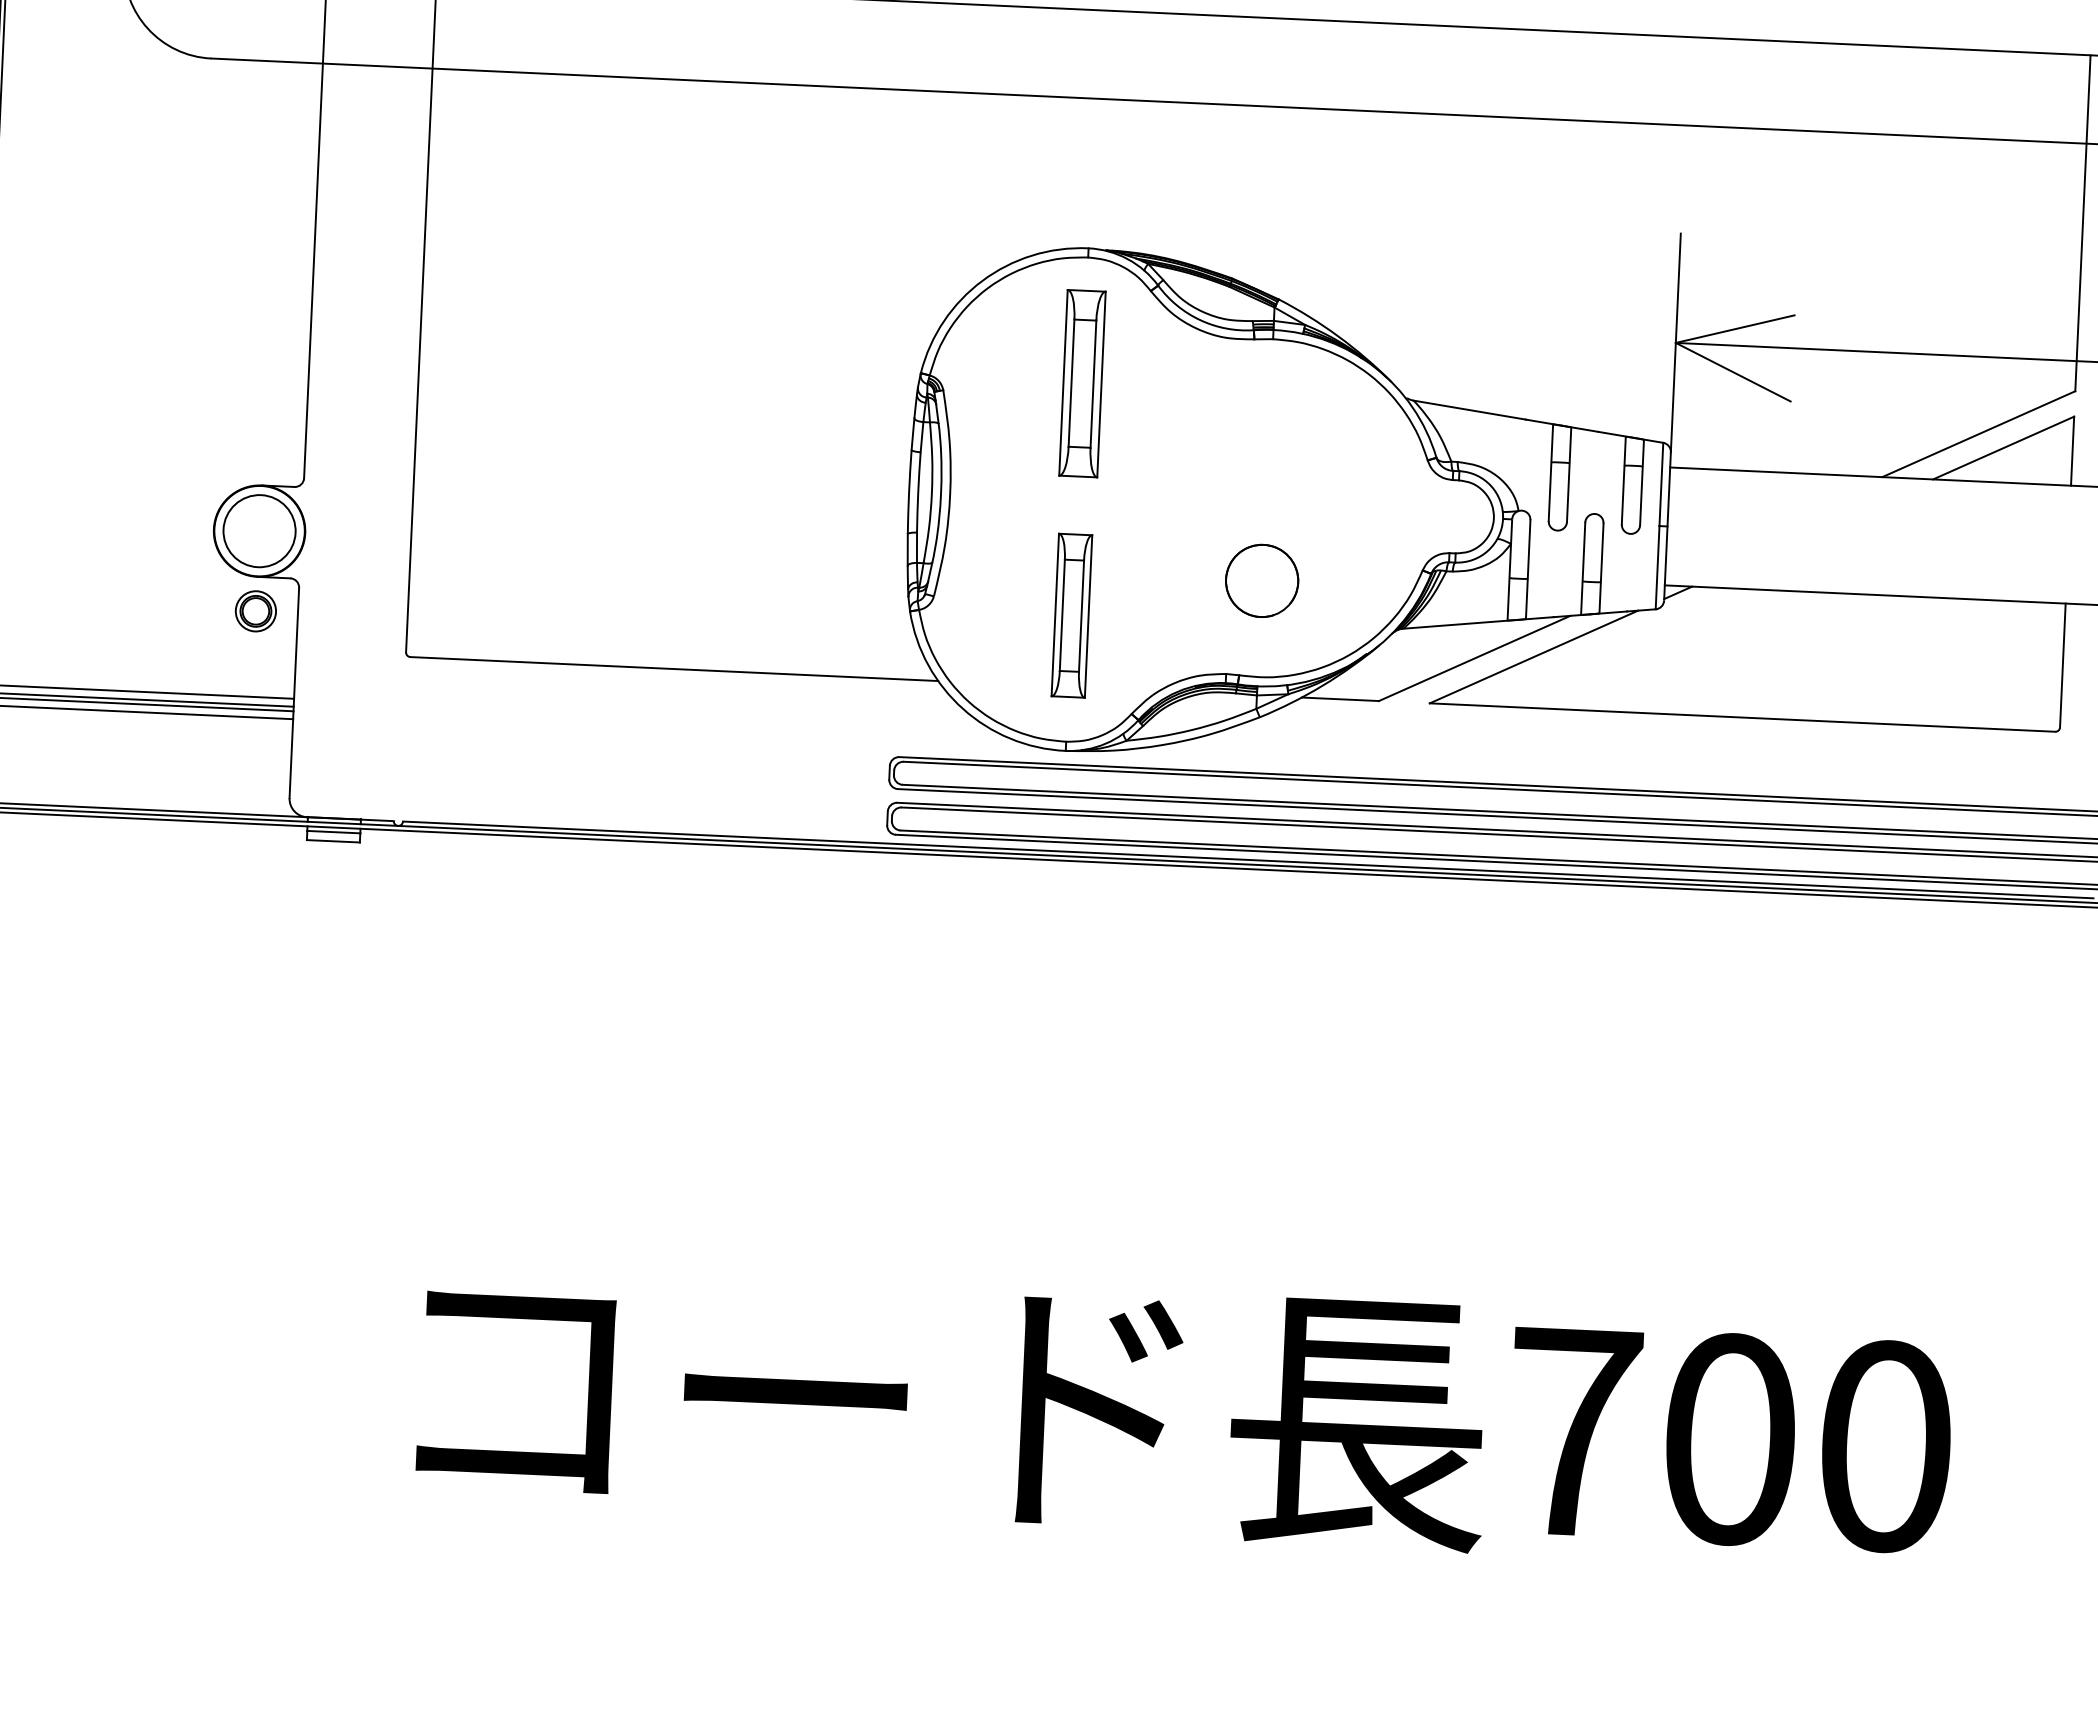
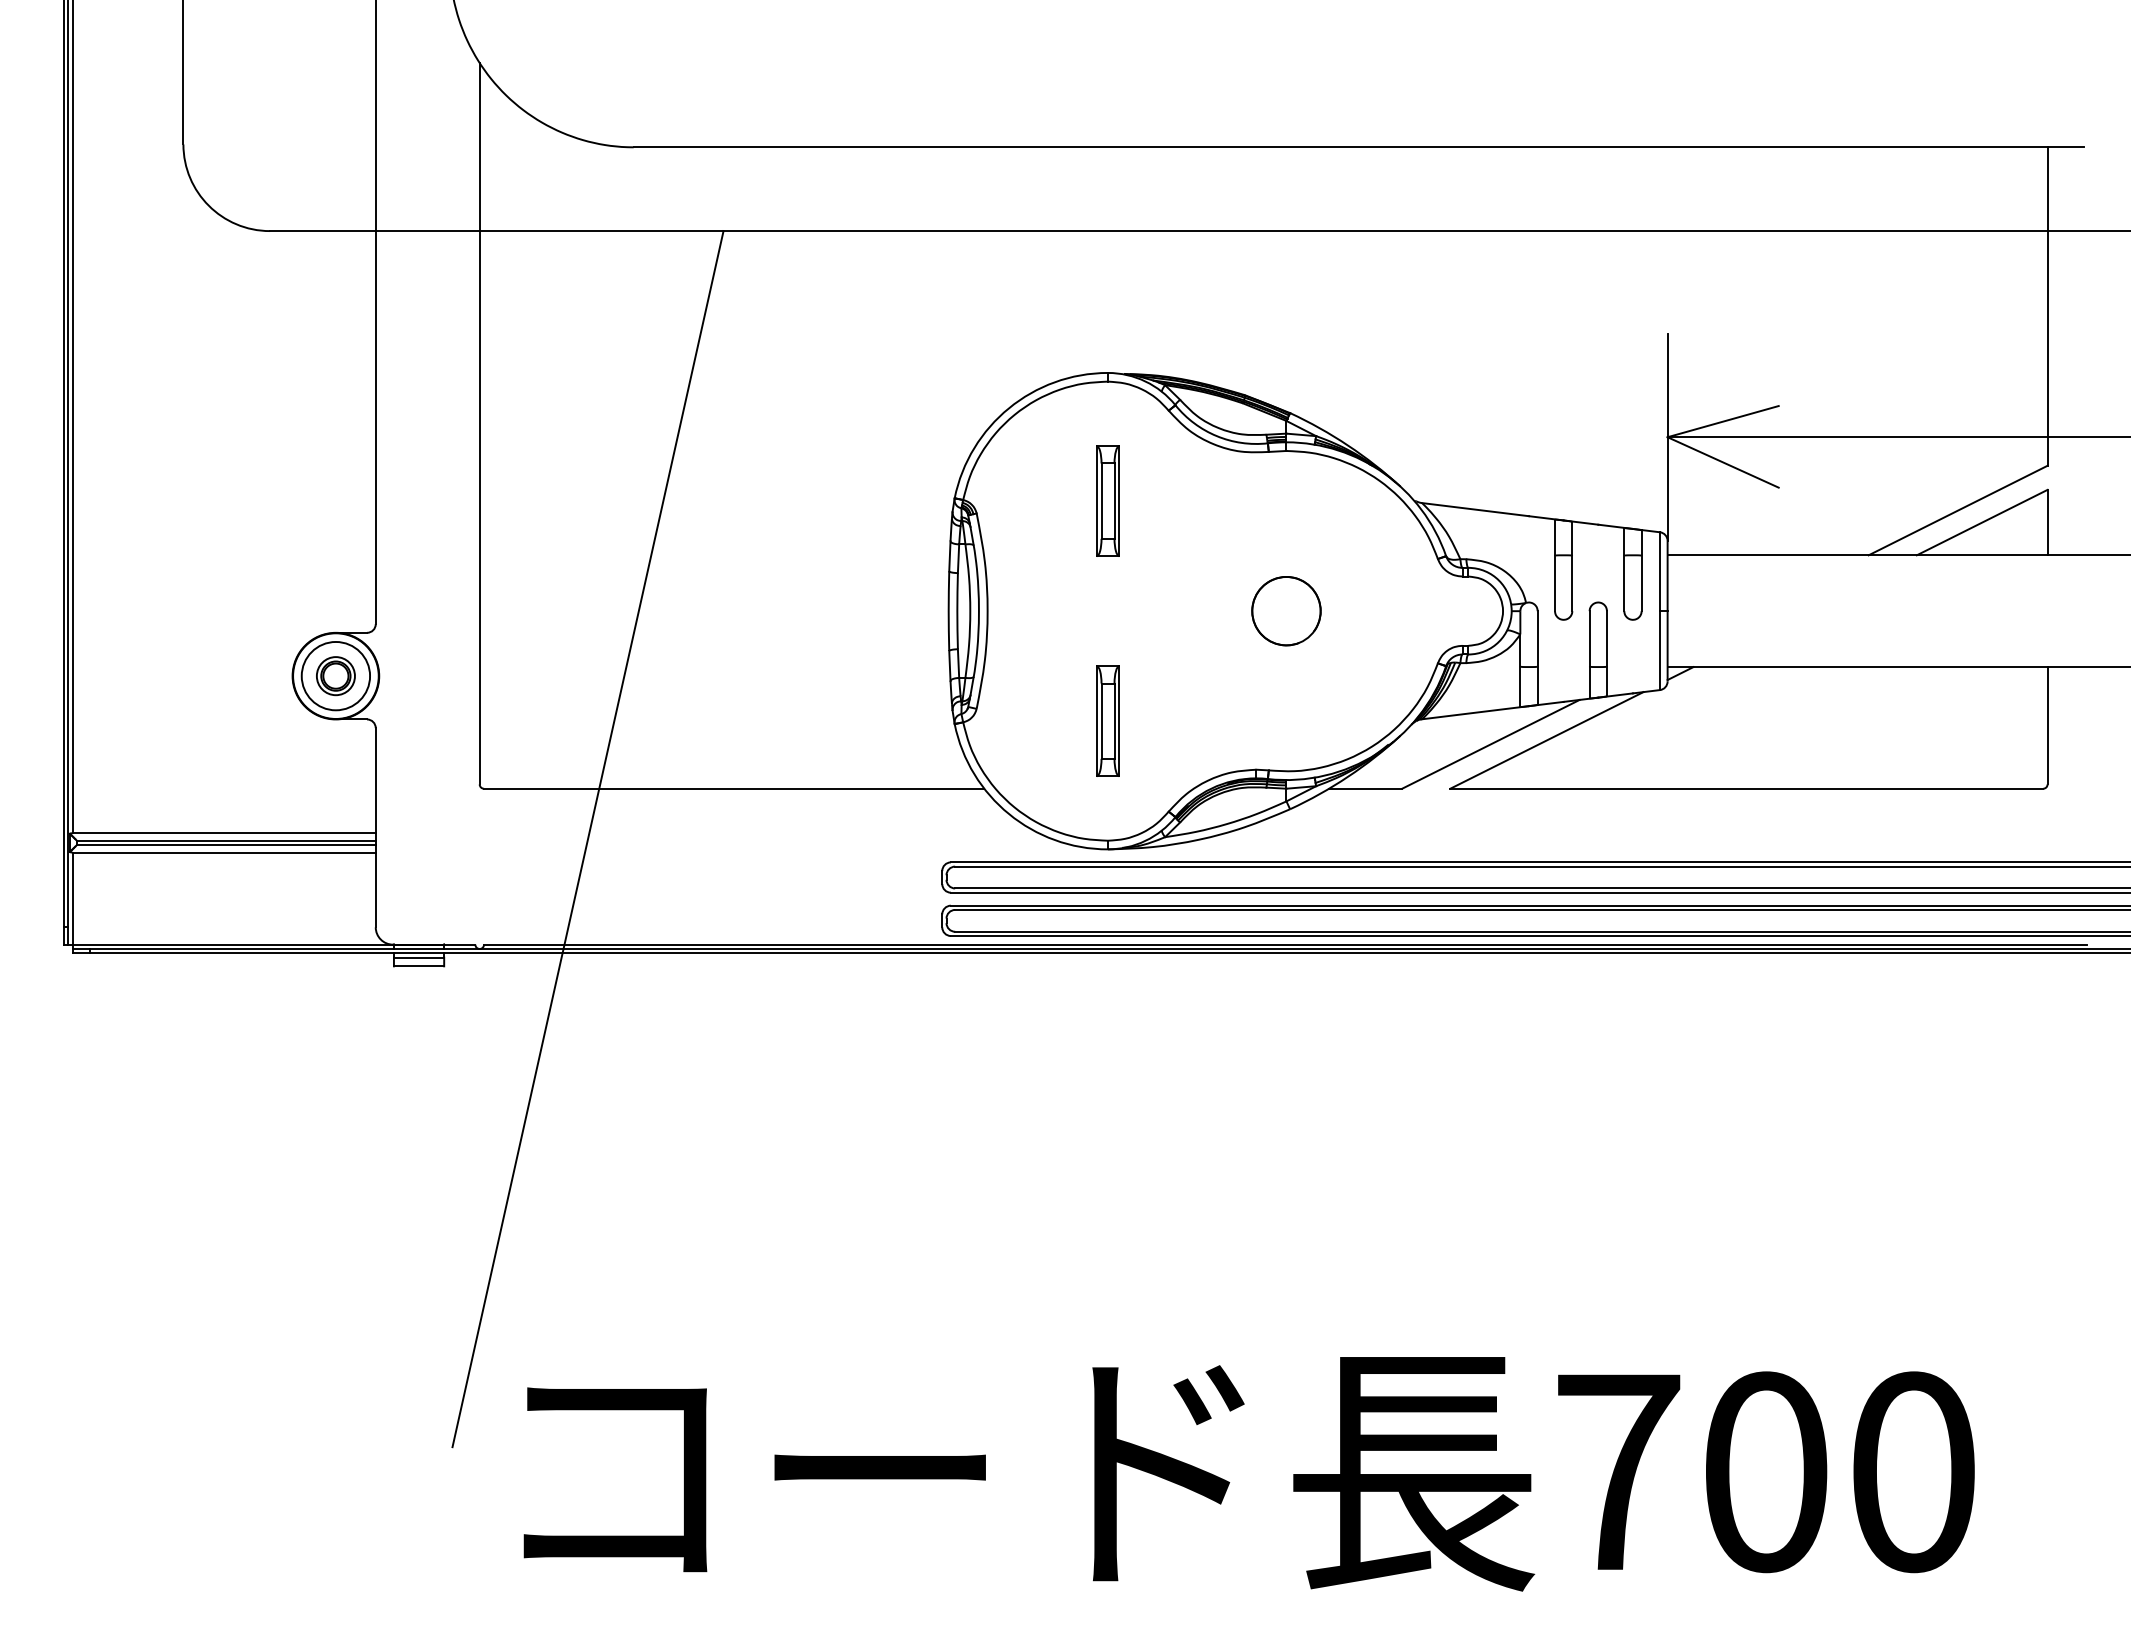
part: (1081, 382) -> (1107, 500), size x0.62
circle: (1262, 581) -> (1286, 611), moved
part: (255, 611) -> (335, 676), moved
part: (1071, 614) -> (1107, 720), size x0.71
line: (517, 715) -> (587, 839), added

